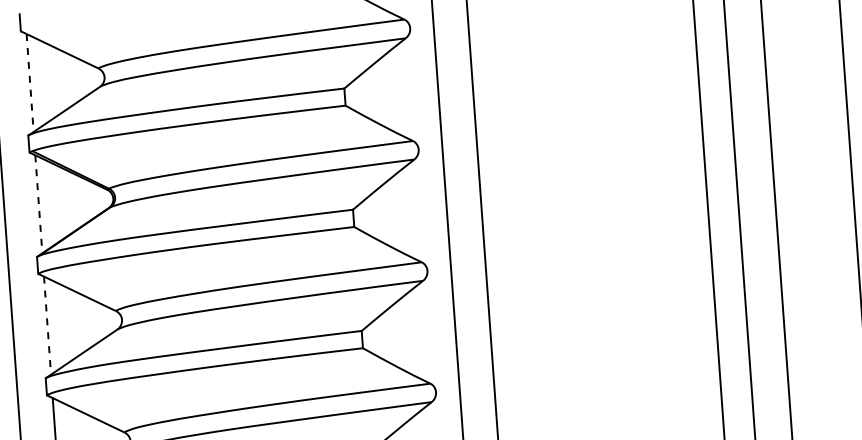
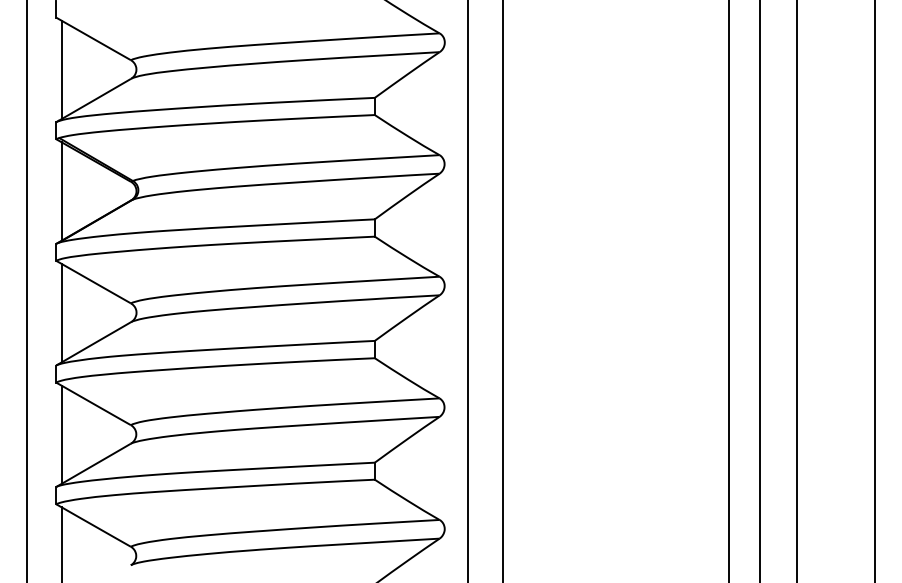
line: (29, 83) -> (61, 70), dashed -> solid
line: (38, 205) -> (61, 192), dashed -> solid
line: (47, 326) -> (61, 313), dashed -> solid

